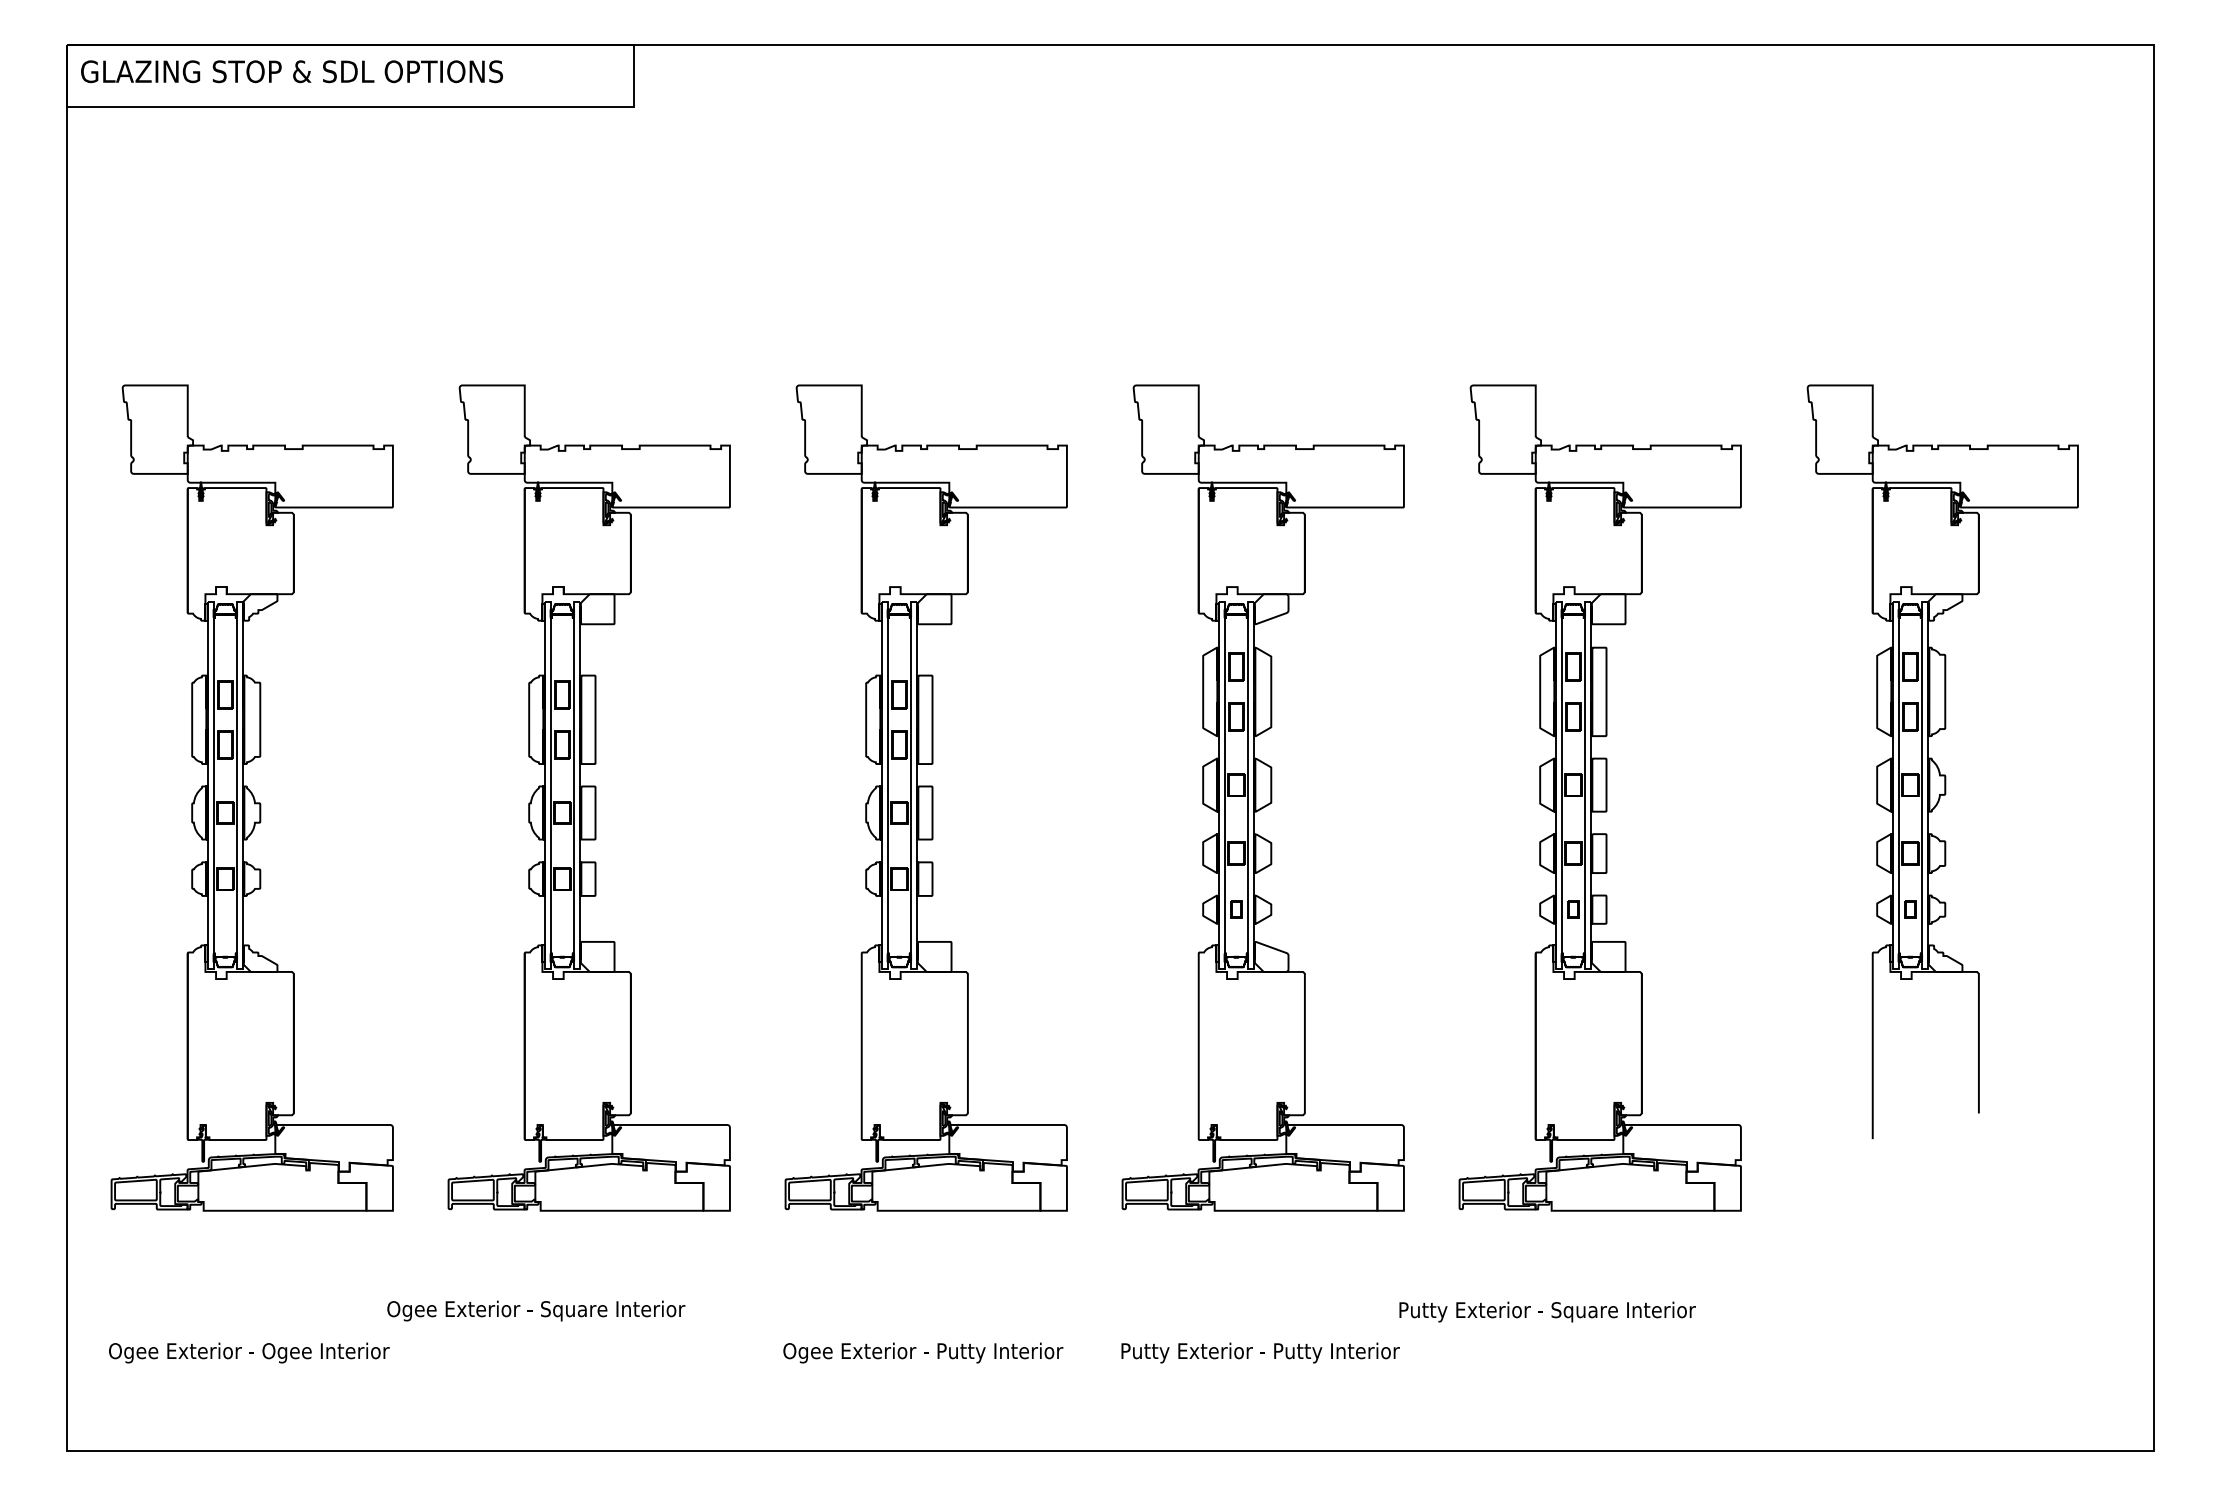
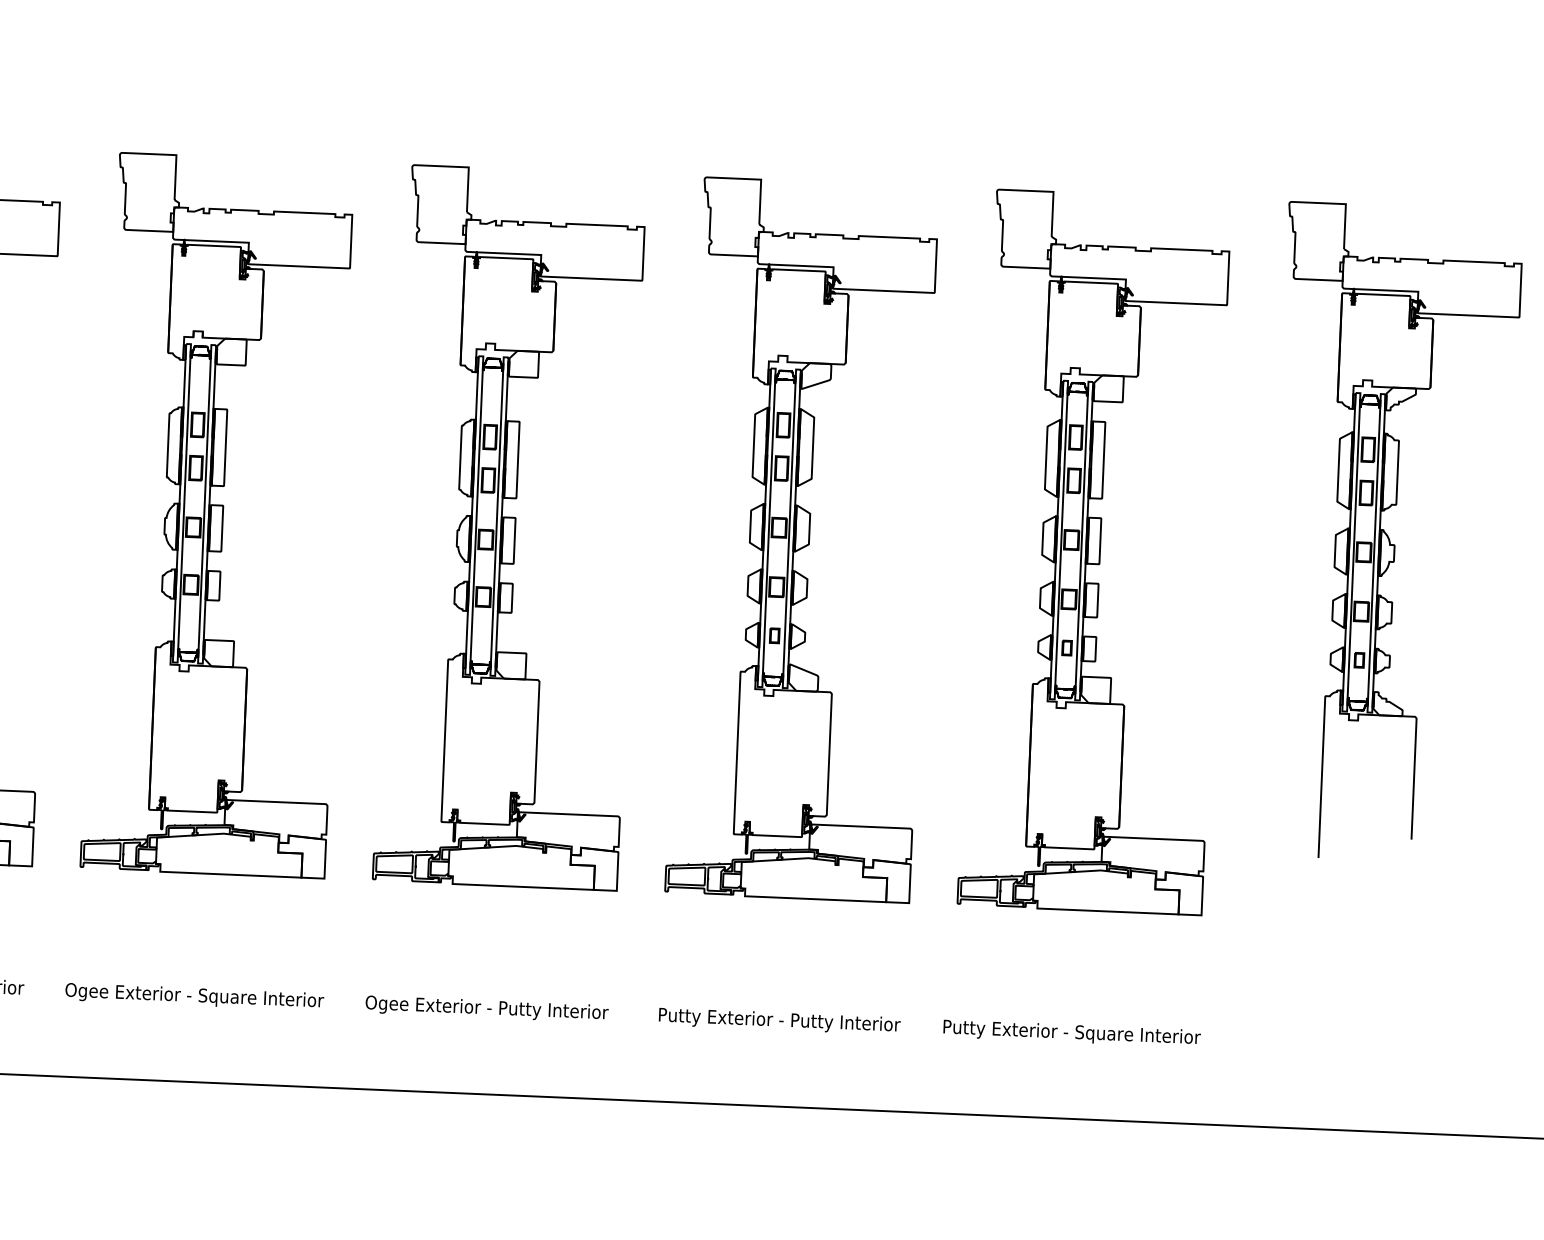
text: (536, 1310) -> (194, 996), moved
text: (1547, 1311) -> (1071, 1033), moved

